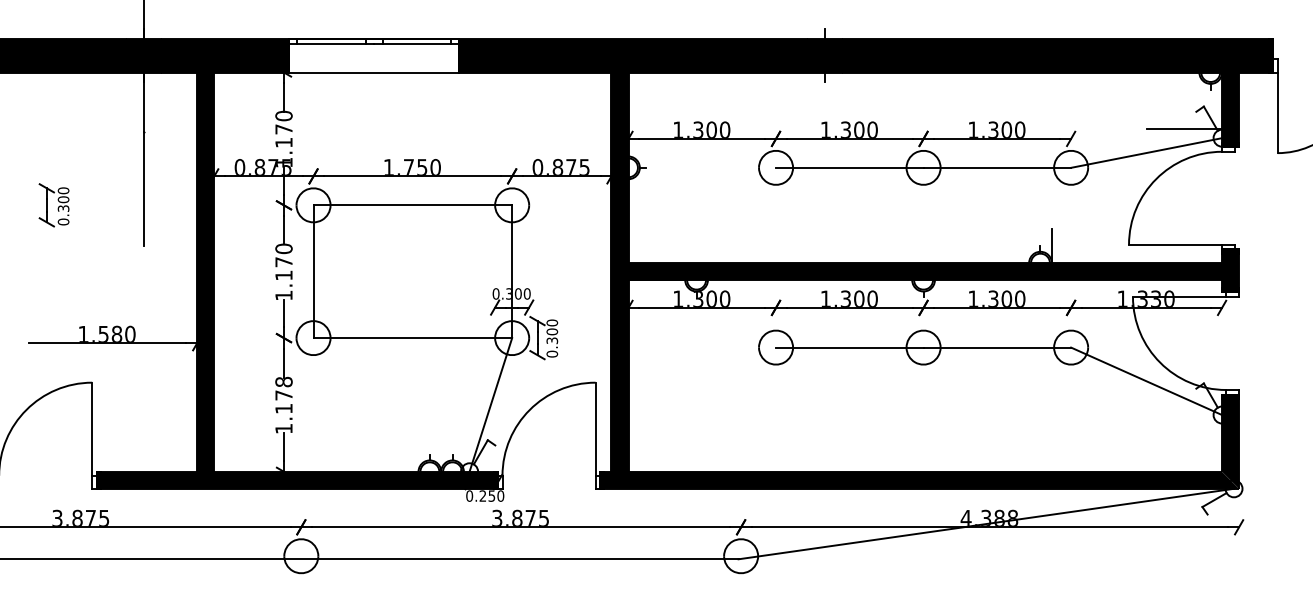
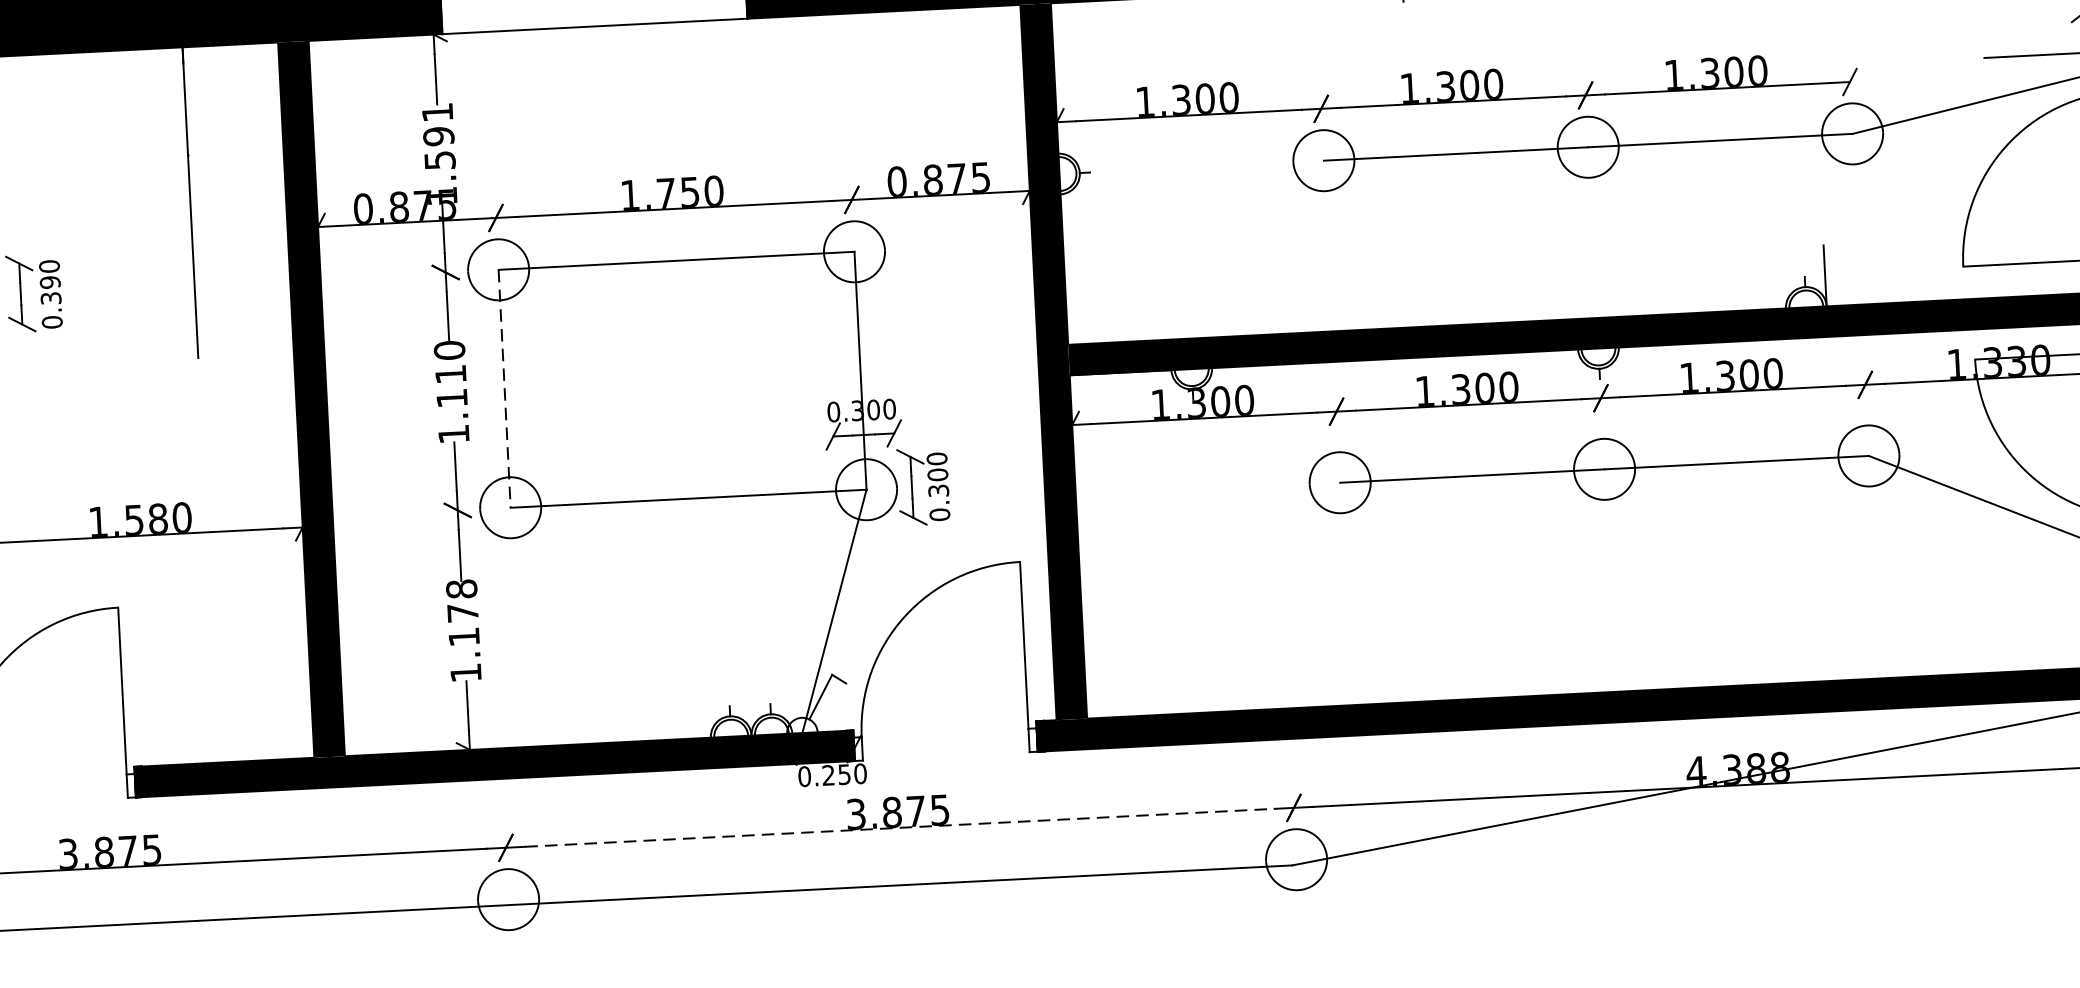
text: (283, 128) -> (437, 134), 1.170 -> 1.591
text: (63, 199) -> (50, 282), 0.300 -> 0.390
text: (283, 262) -> (449, 374), 1.170 -> 1.110
line: (313, 272) -> (504, 390), solid -> dashed
line: (521, 527) -> (900, 828), solid -> dashed

